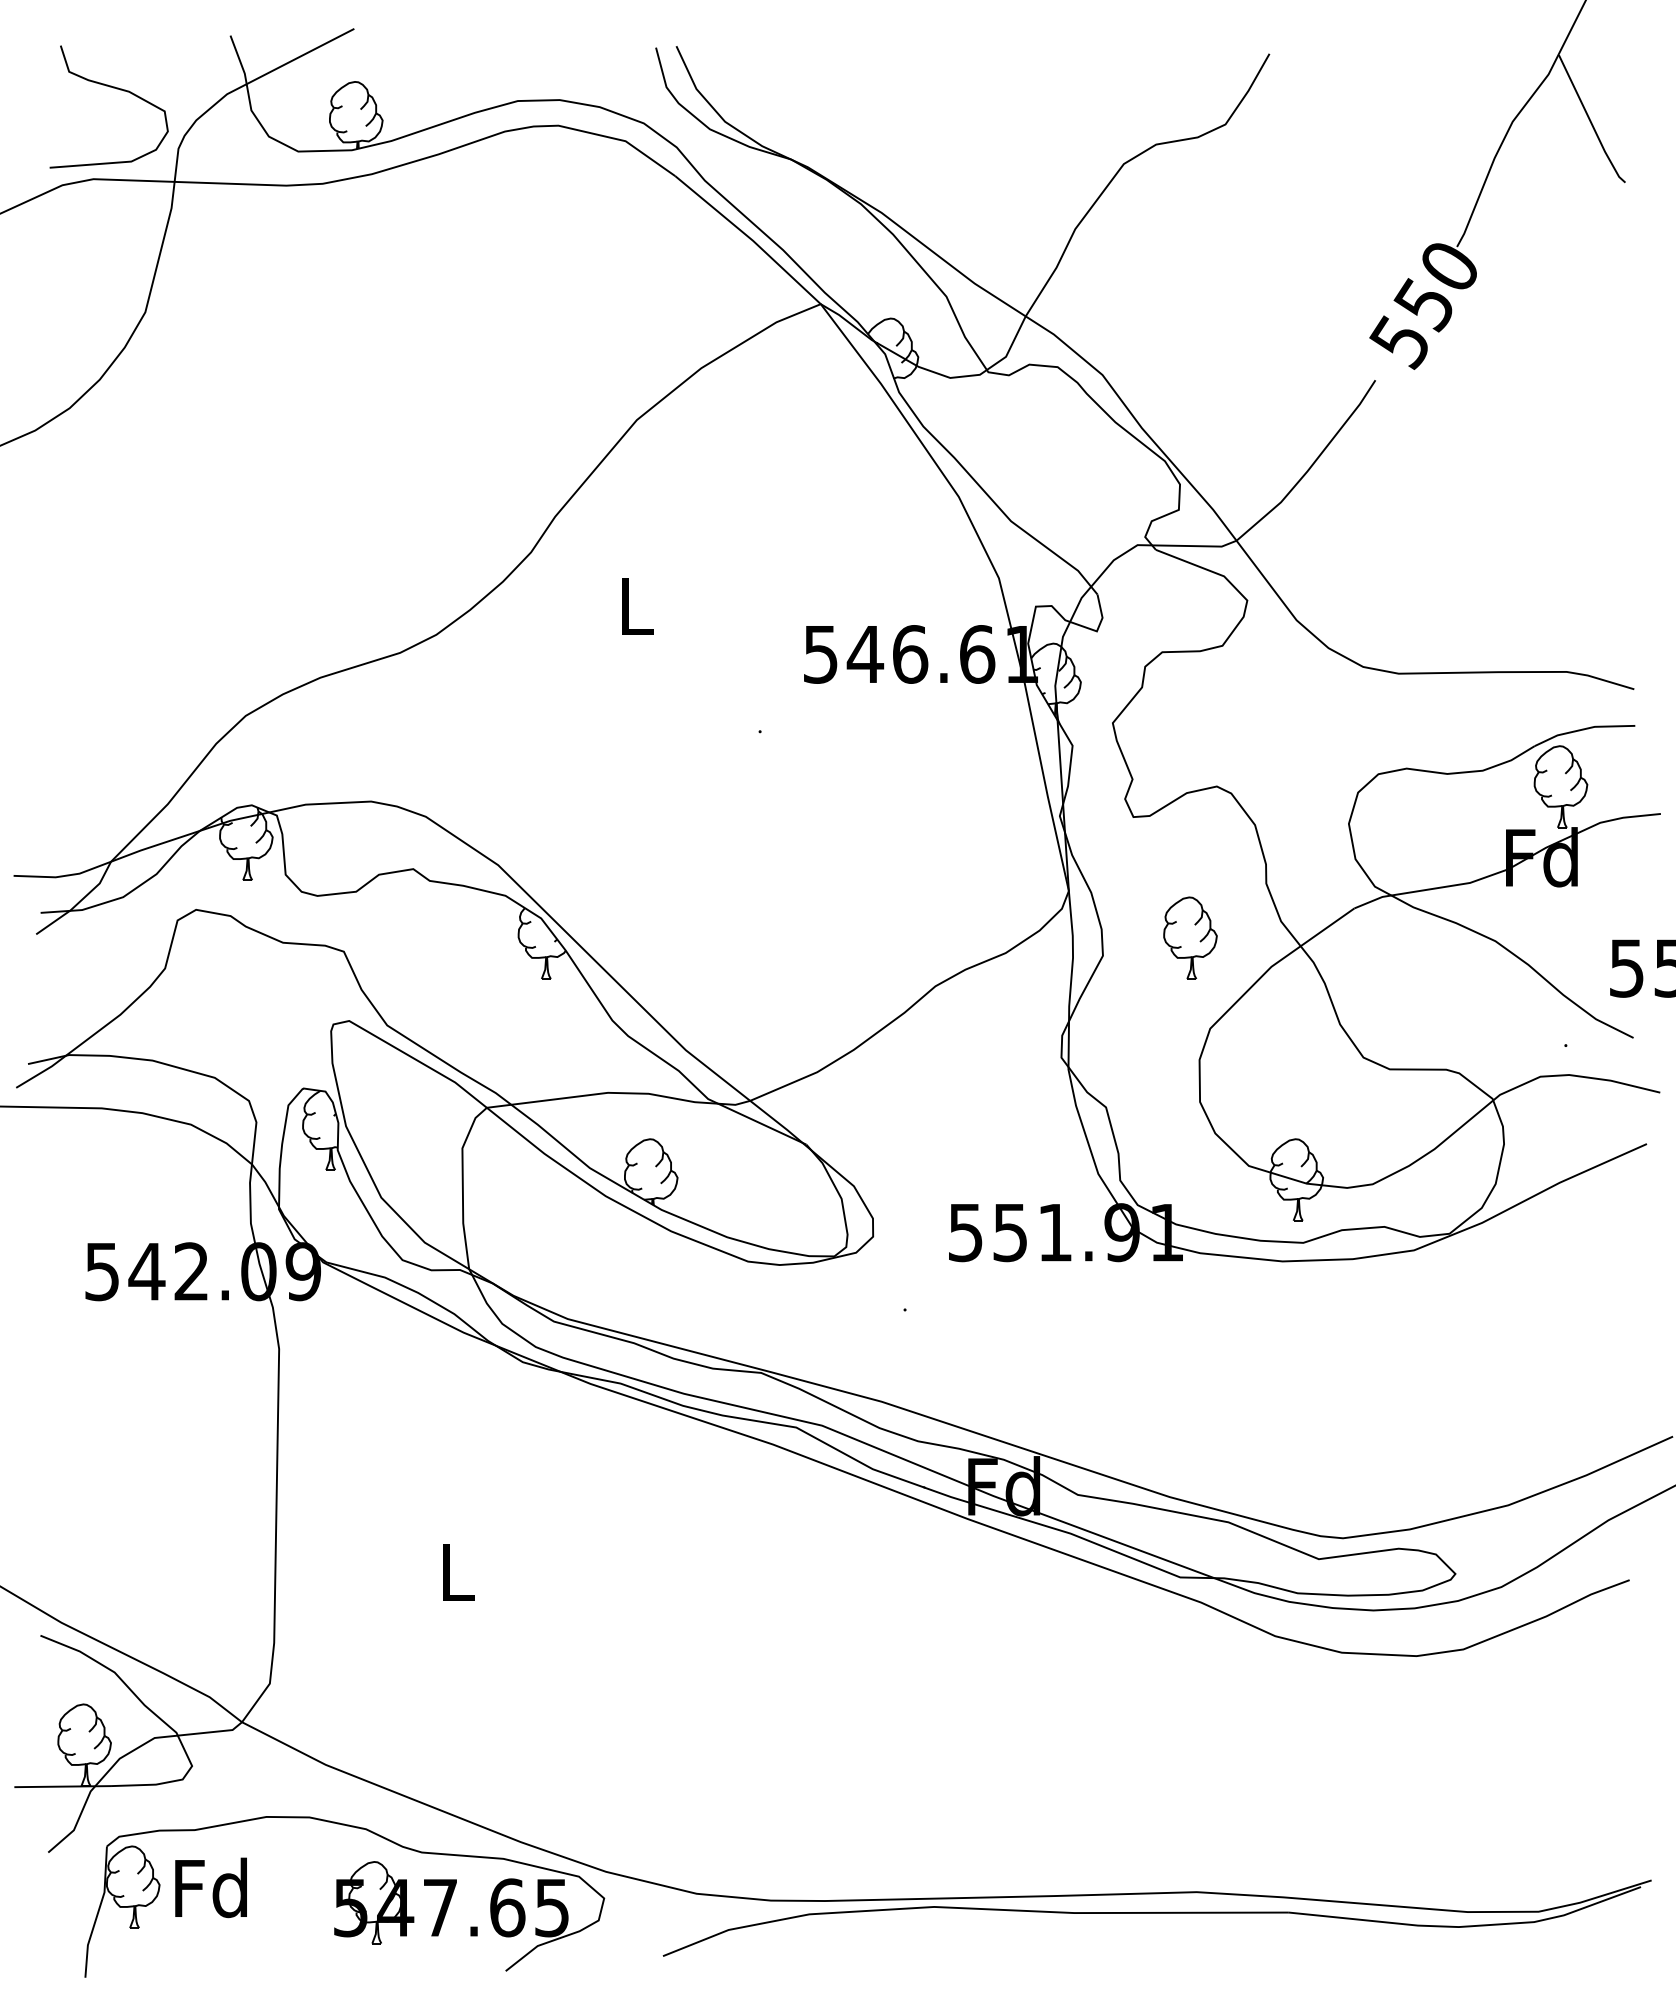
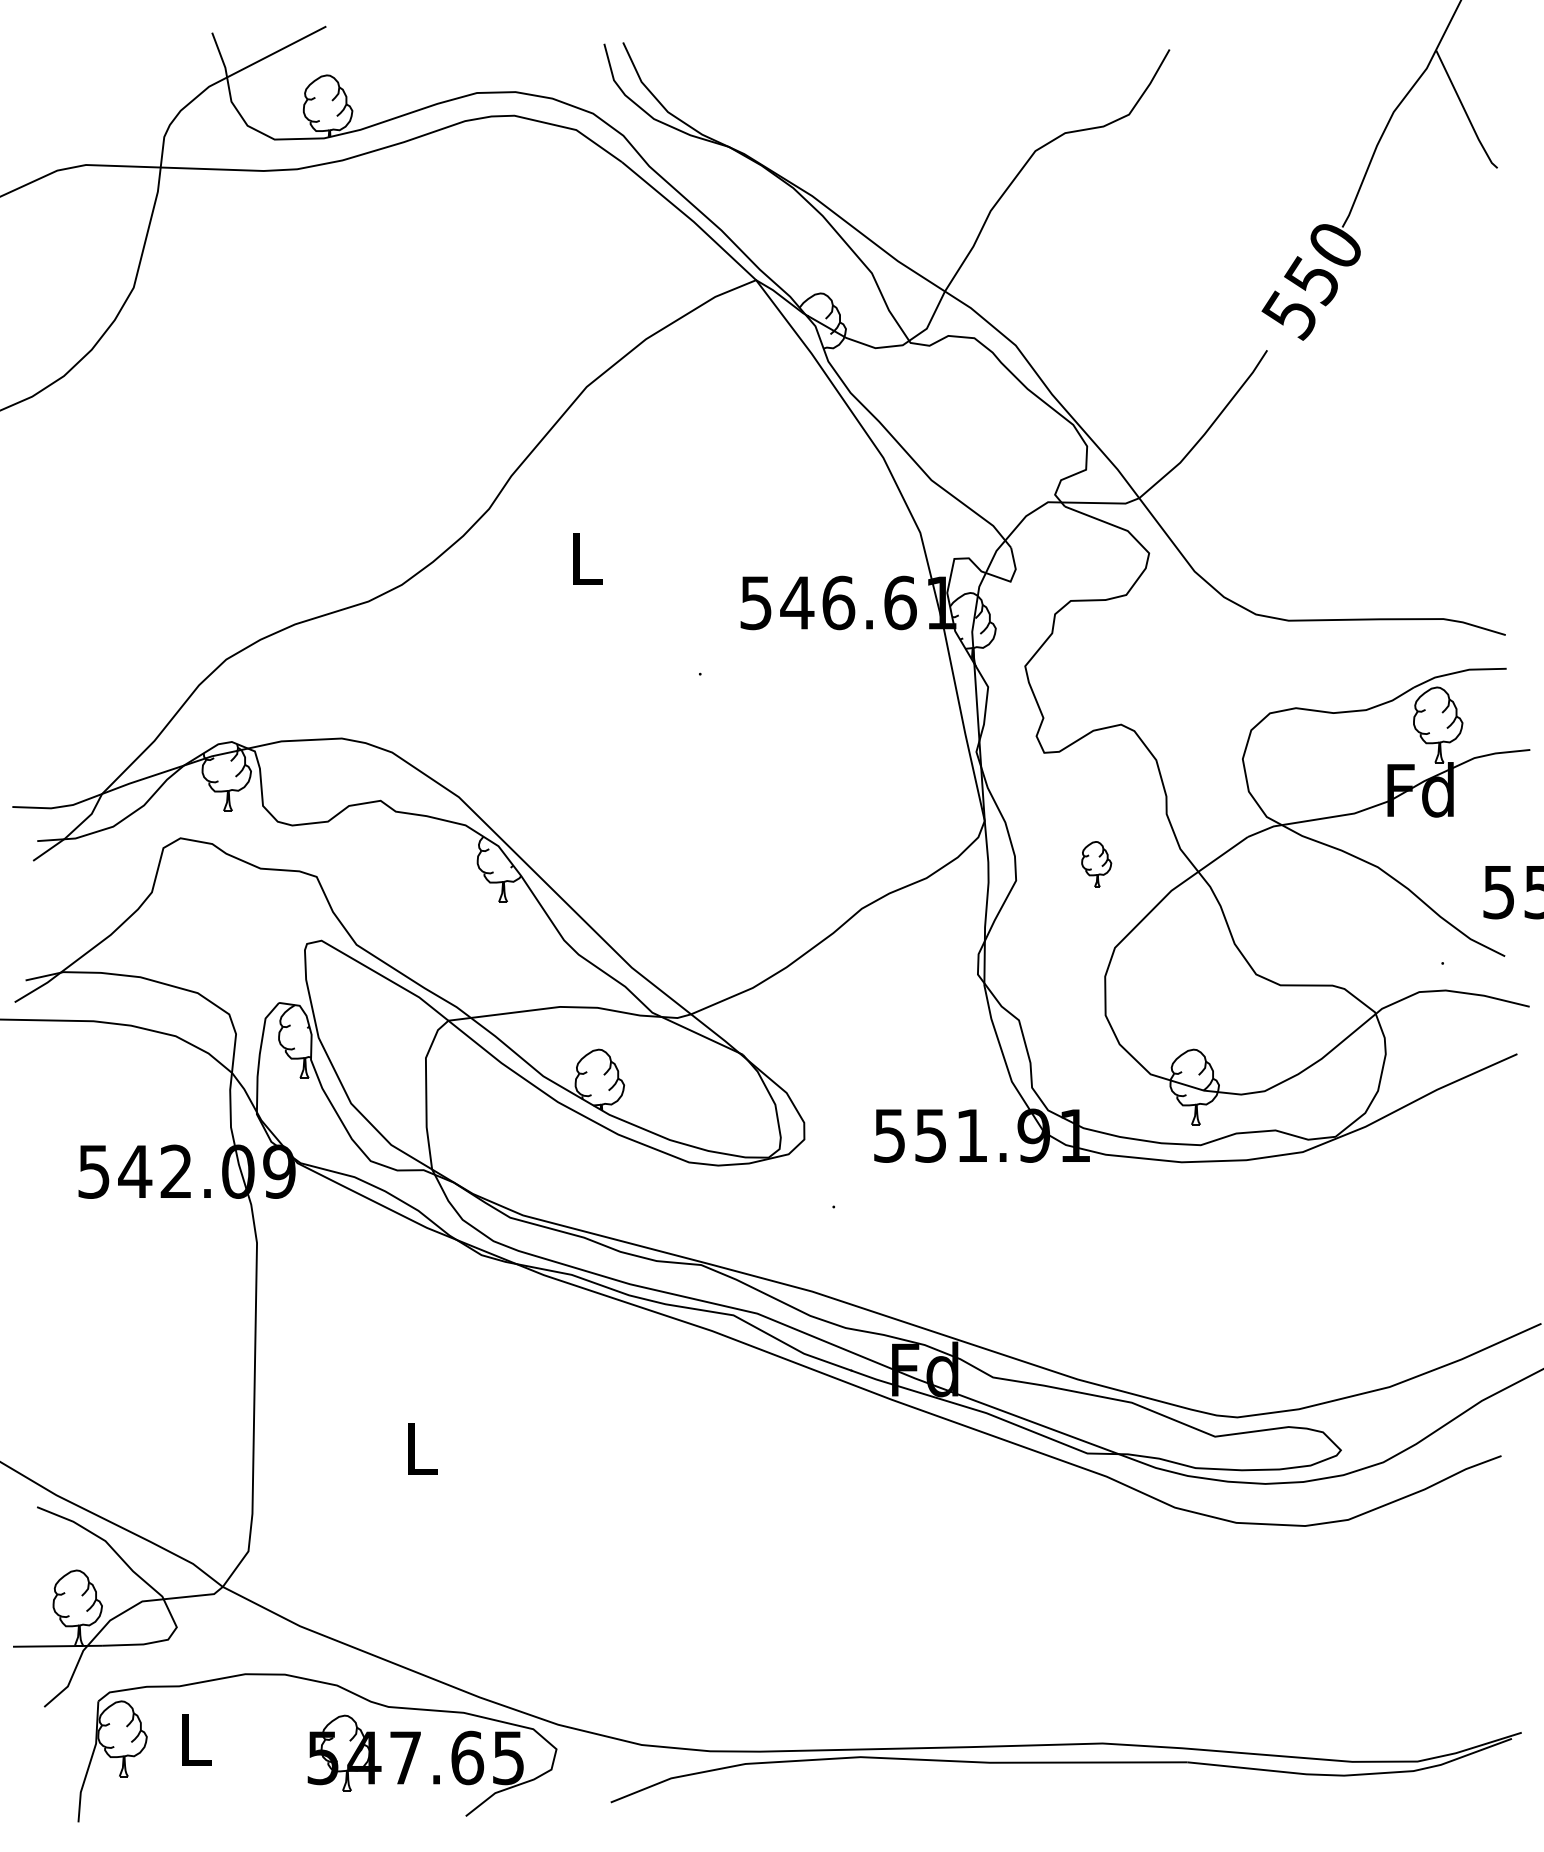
curve: (113, 88) -> (104, 81), removed
part: (1190, 938) -> (1096, 864), size x0.6
text: (211, 1887) -> (194, 1739), Fd -> L

